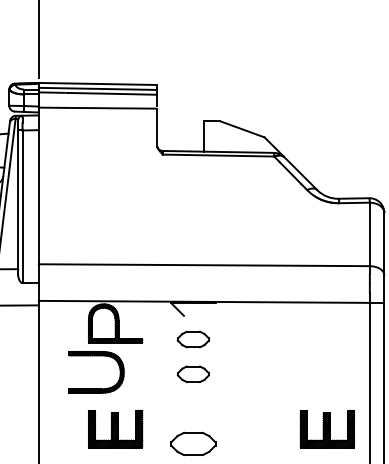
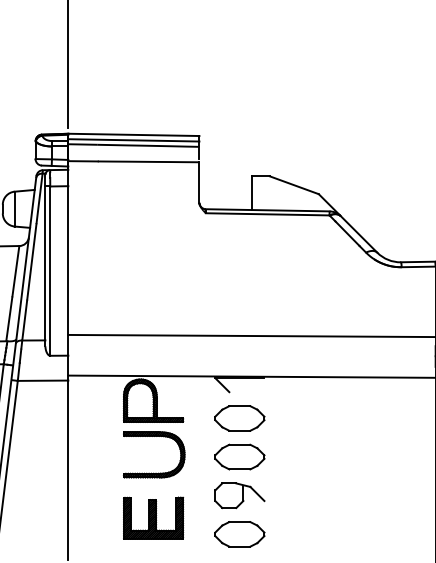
part: (193, 339) -> (239, 418), size x1.43
part: (96, 355) -> (154, 436), moved
part: (193, 373) -> (239, 456), size x1.43
part: (193, 408) -> (239, 495), added
part: (327, 428) -> (388, 517), removed

